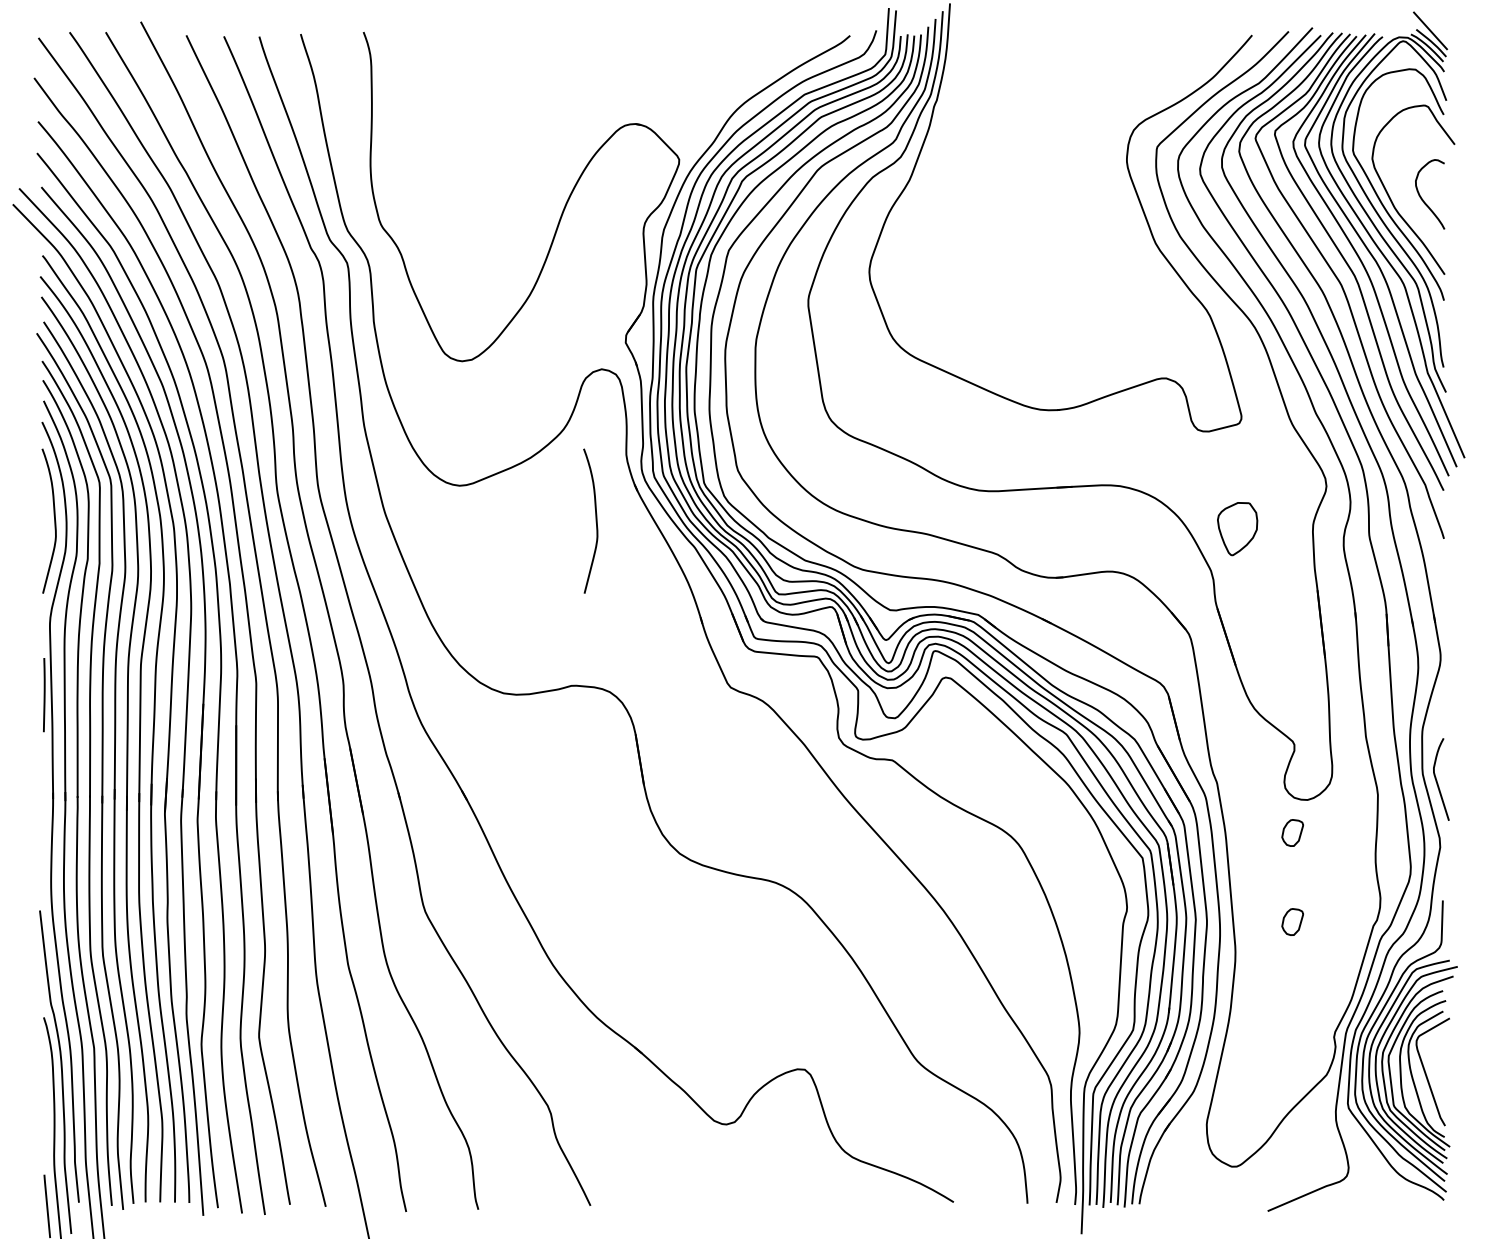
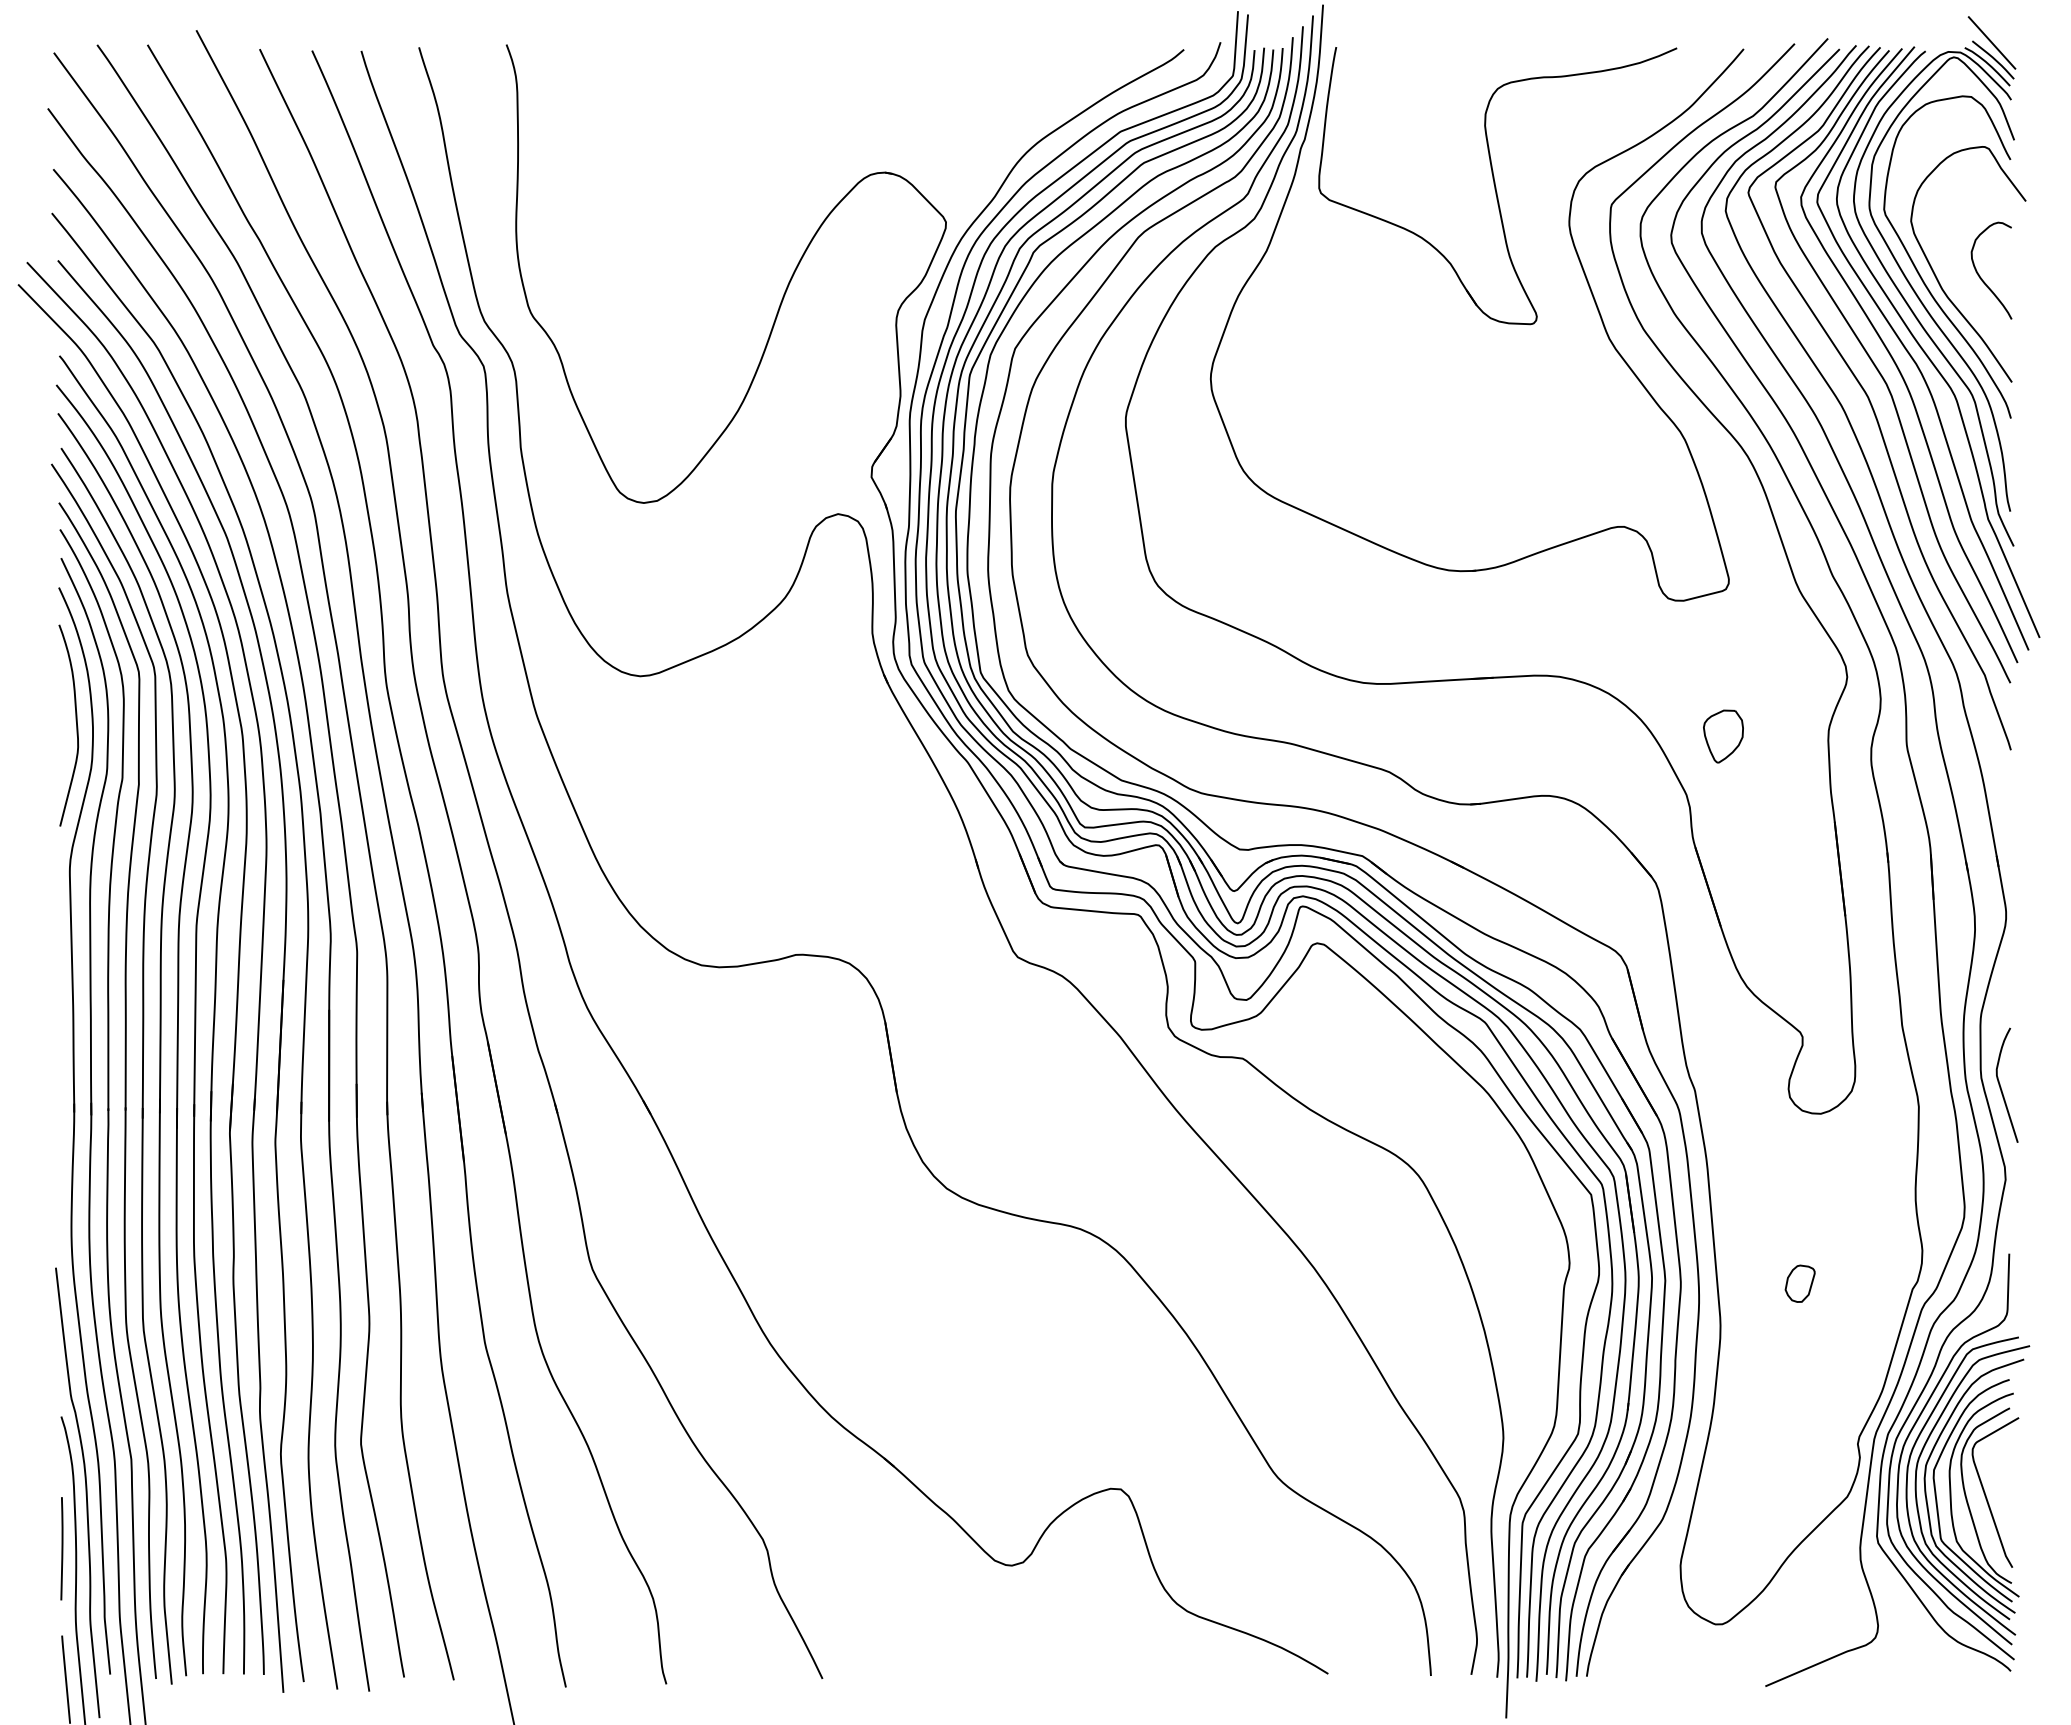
part: (1075, 133) -> (1497, 186), added
curve: (596, 521) -> (830, 725), removed
part: (1237, 529) -> (1723, 736), size x0.71
line: (43, 694) -> (61, 1548), moved
part: (1292, 832) -> (1799, 1159), removed

